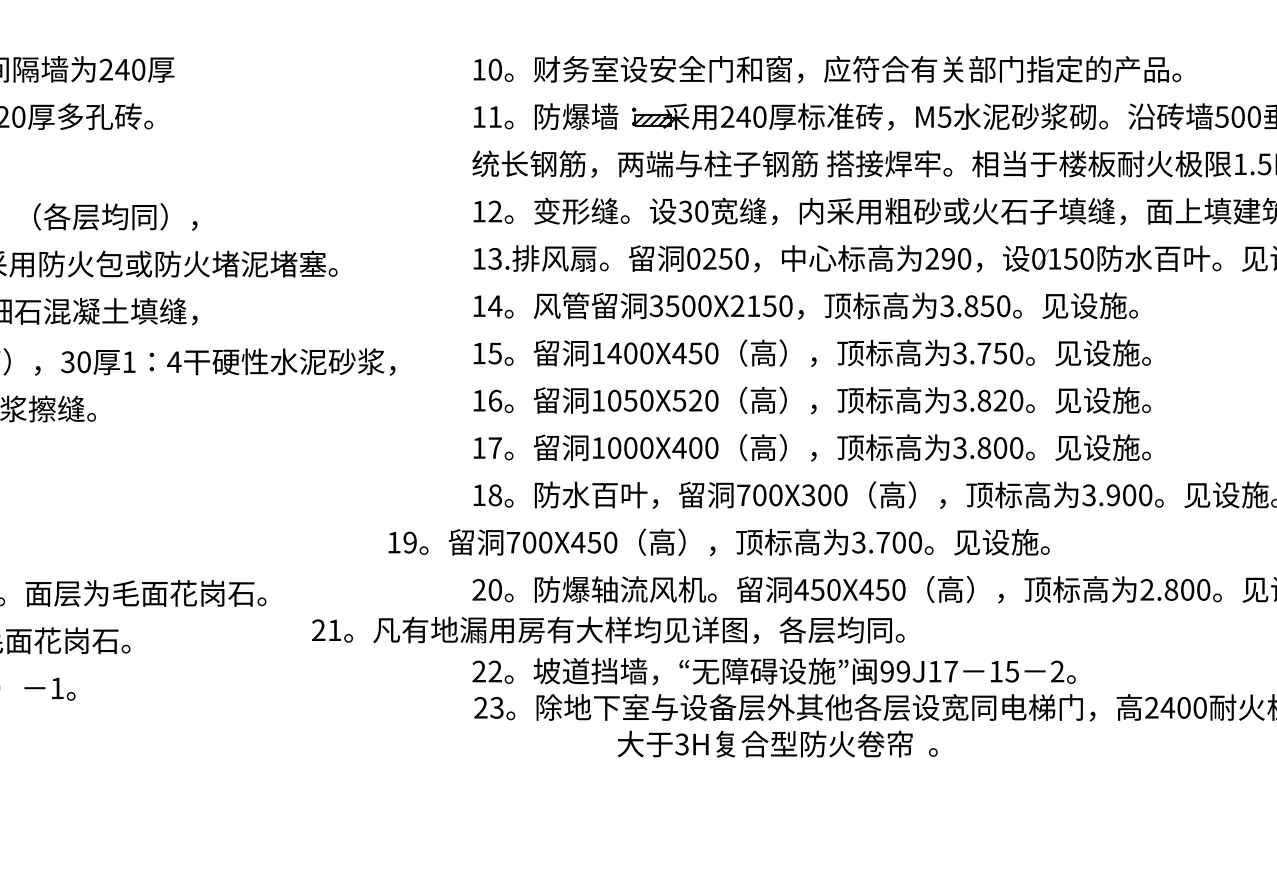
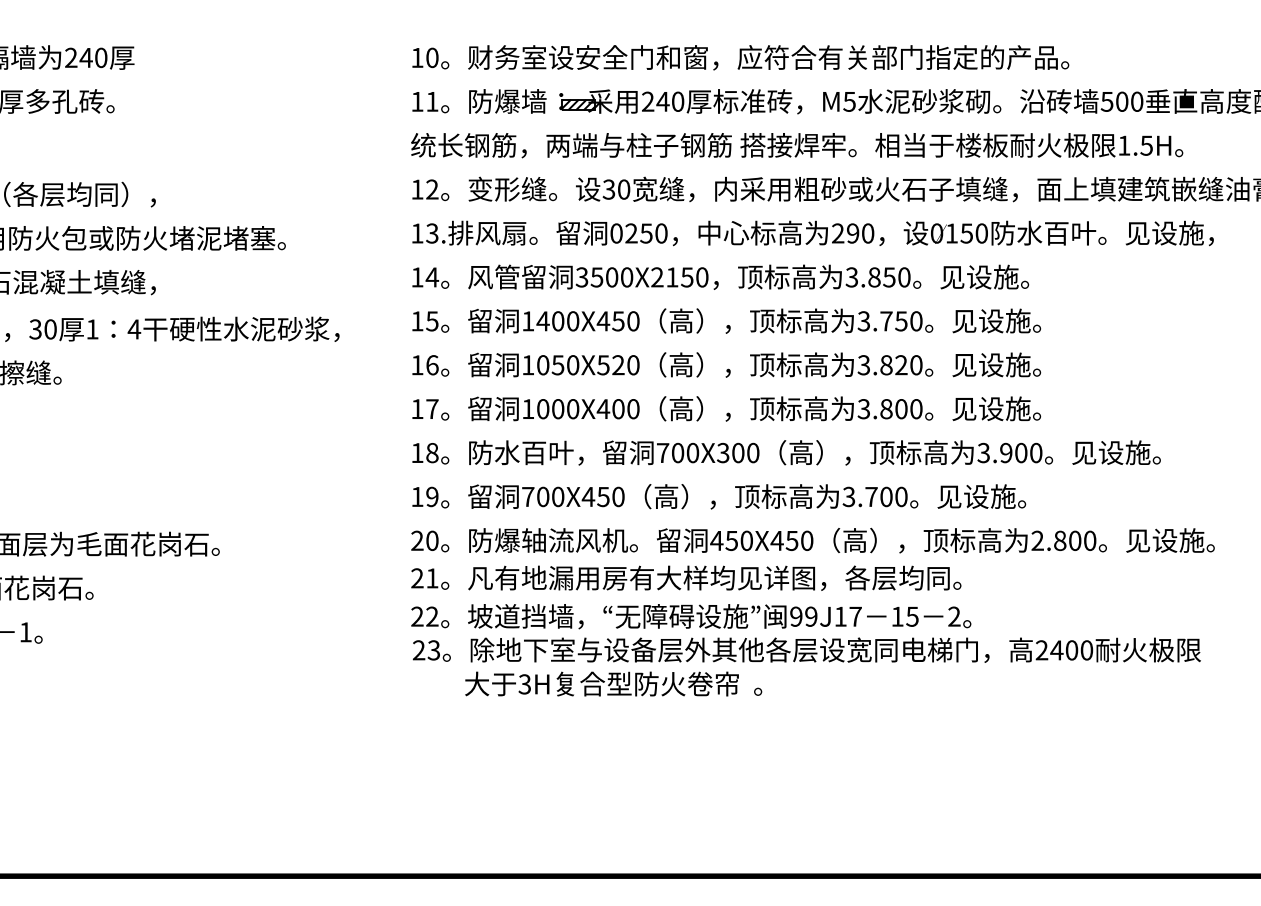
text: (719, 542) -> (719, 496), moved
text: (608, 629) -> (686, 577), moved
text: (777, 743) -> (613, 683), moved

